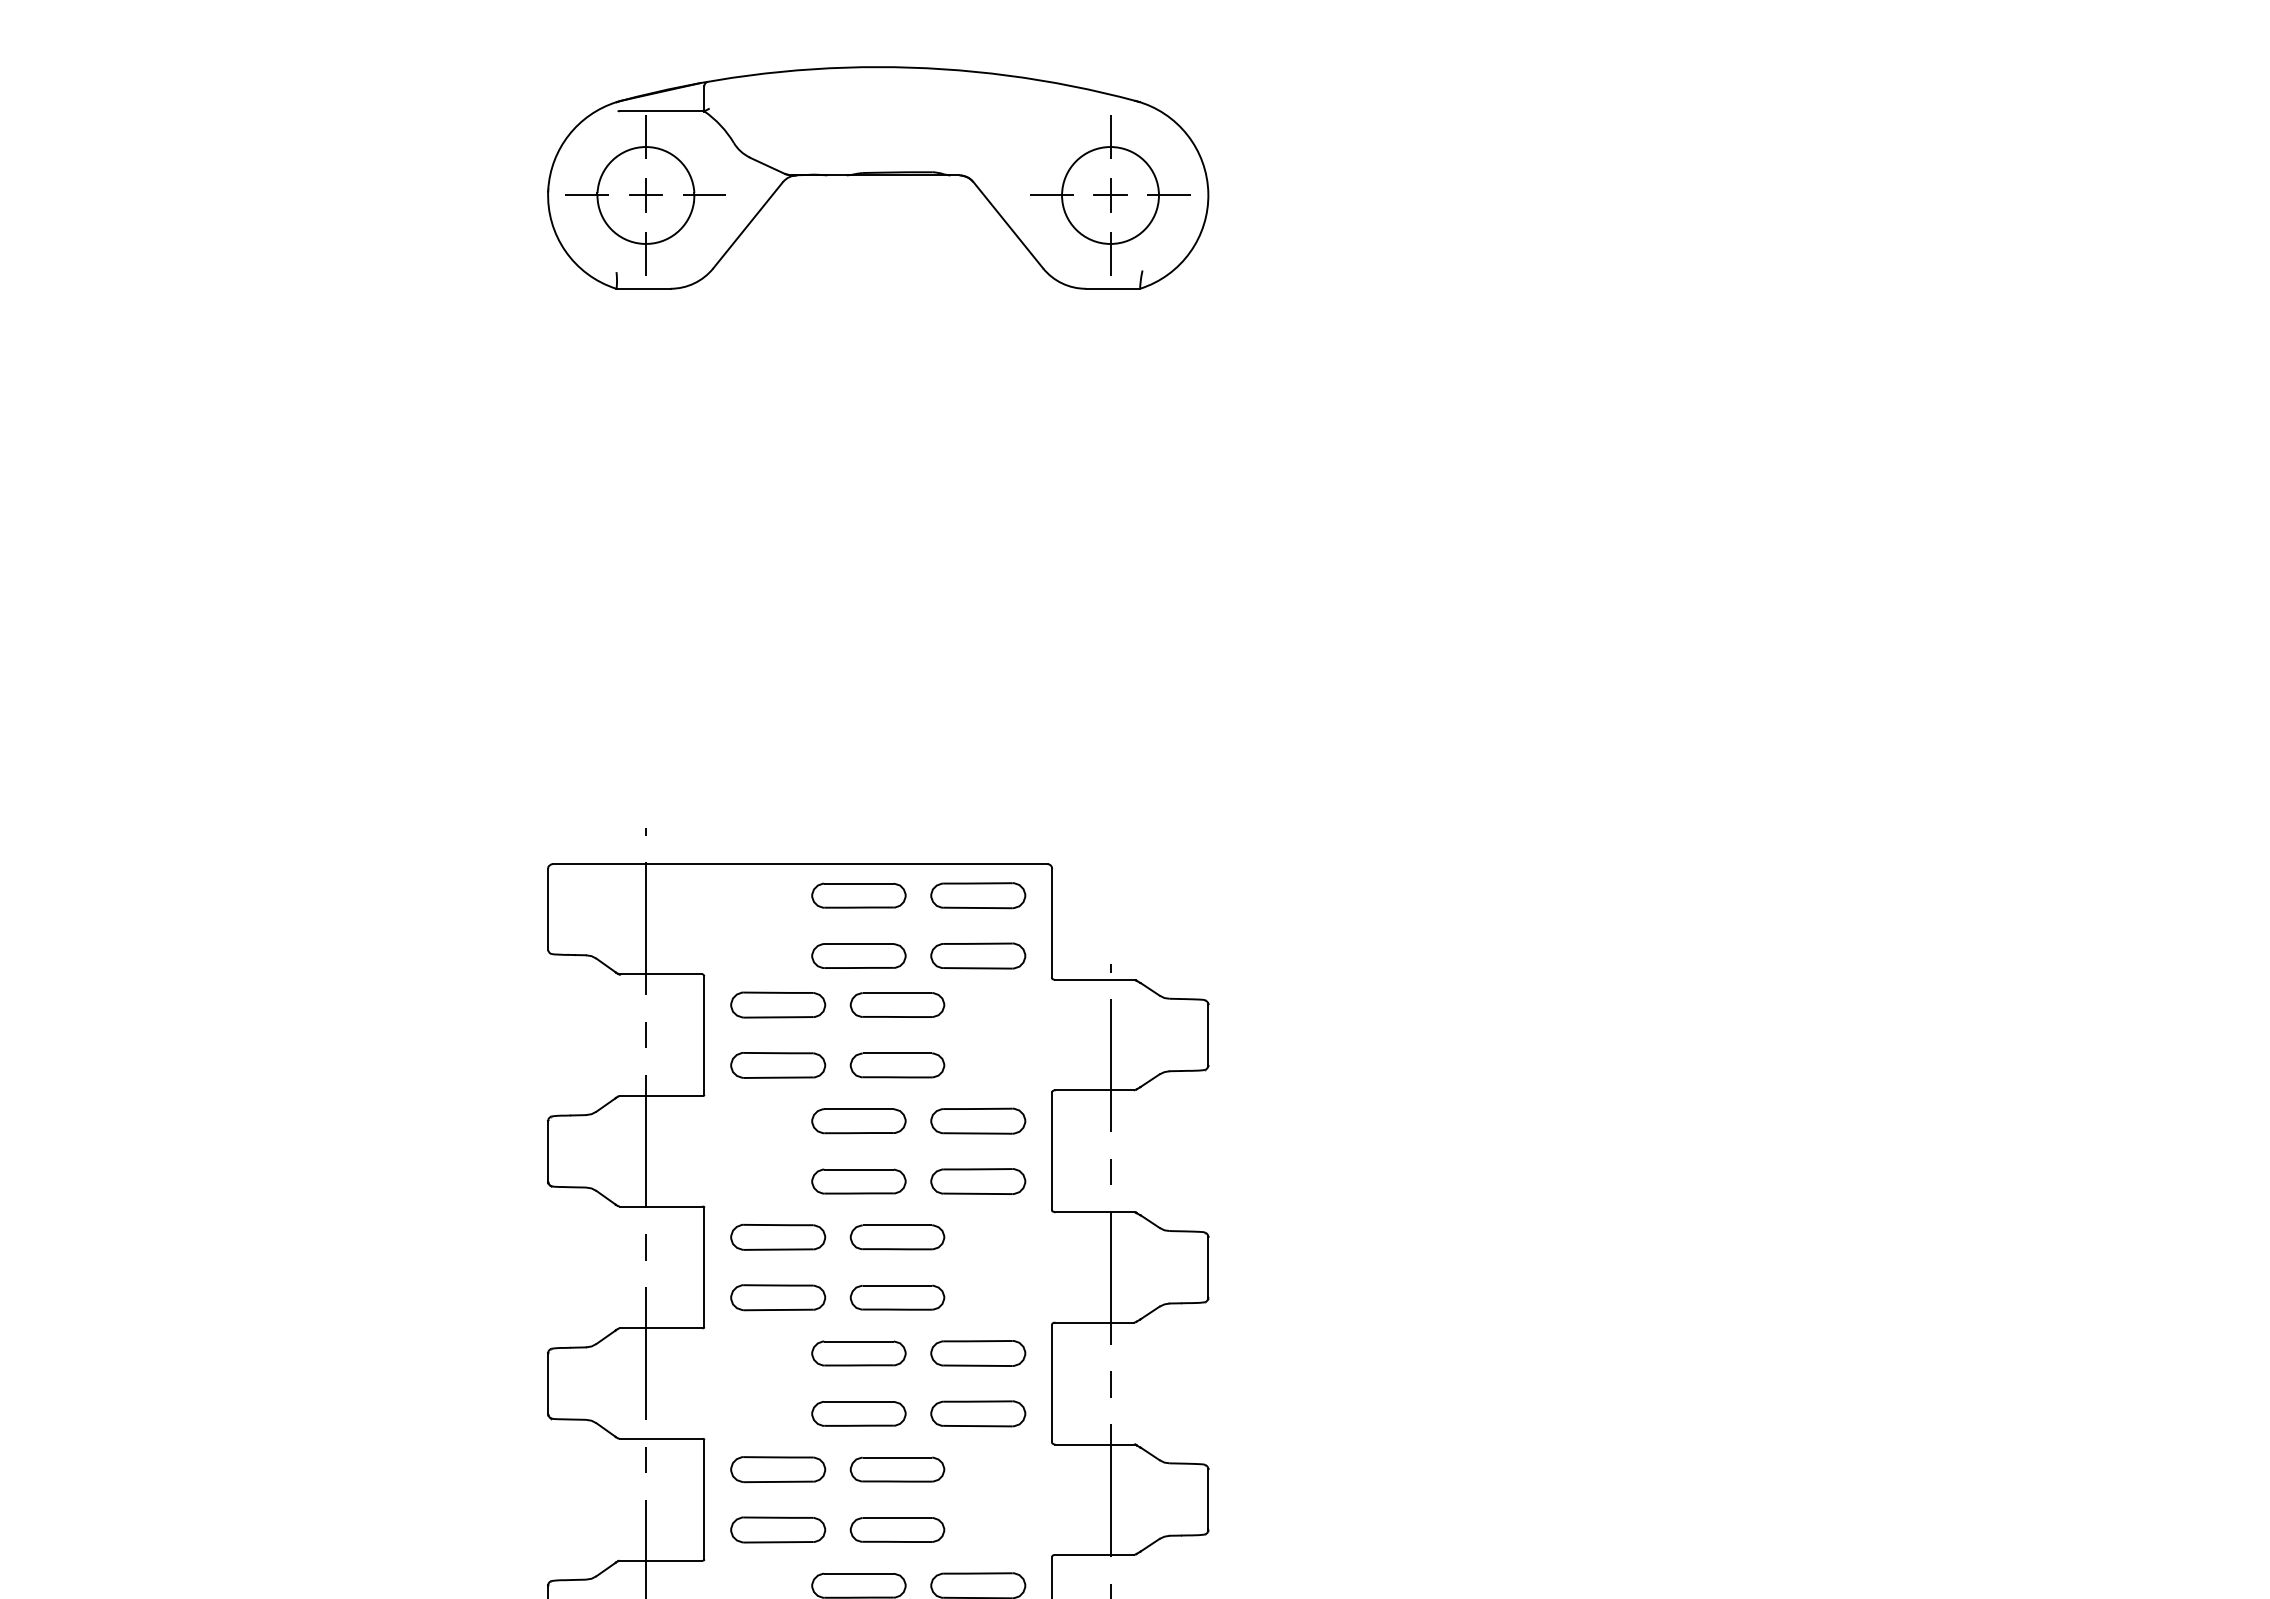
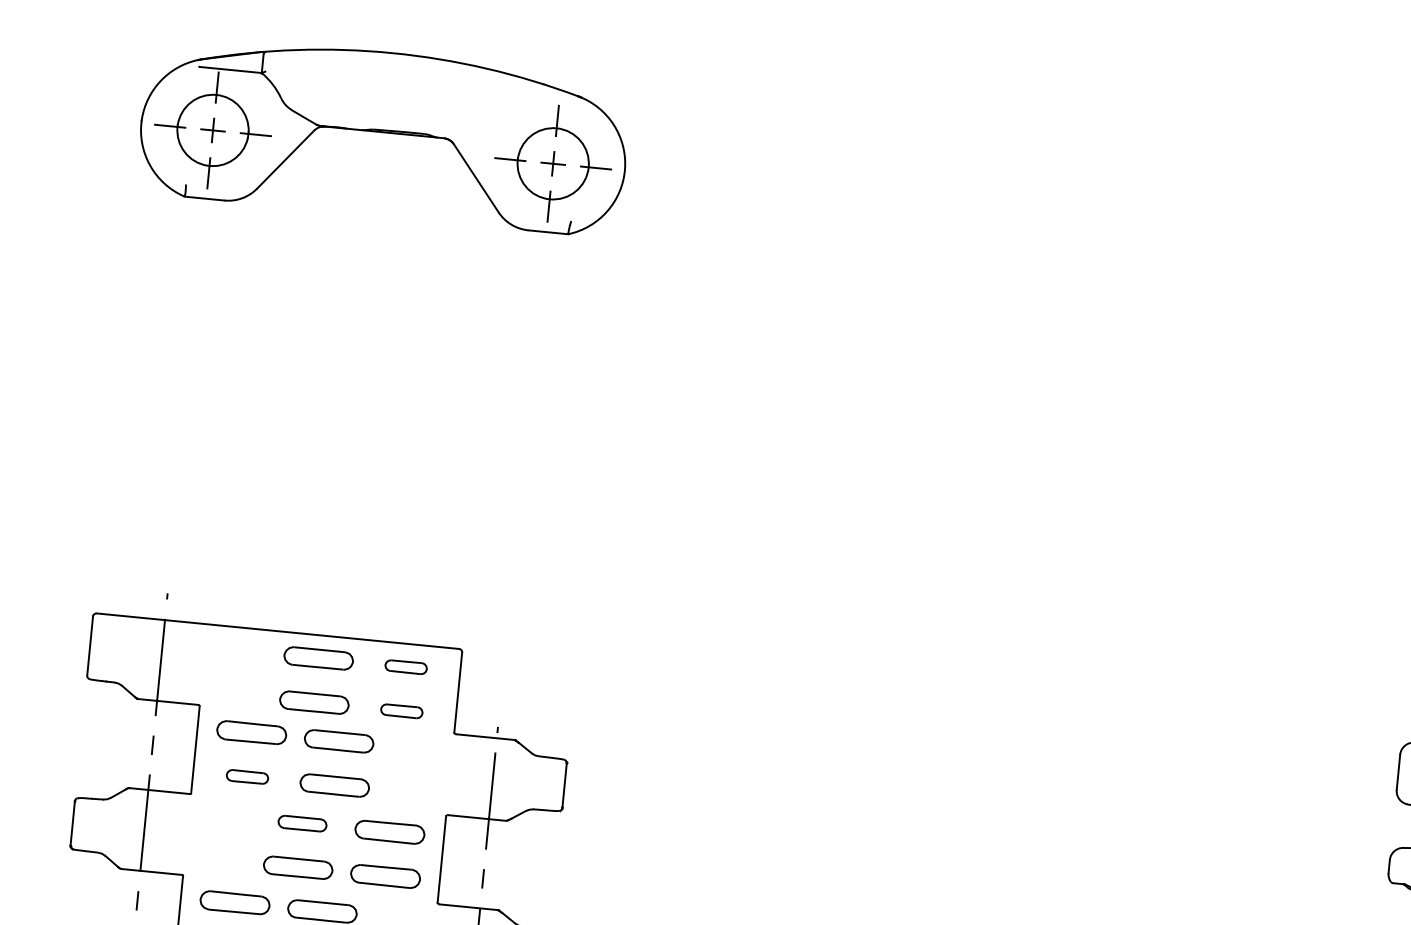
part: (978, 895) -> (406, 666), size x0.6
part: (978, 955) -> (401, 710), size x0.6
part: (778, 1065) -> (247, 777), size x0.6
part: (858, 1121) -> (302, 823), size x0.7

